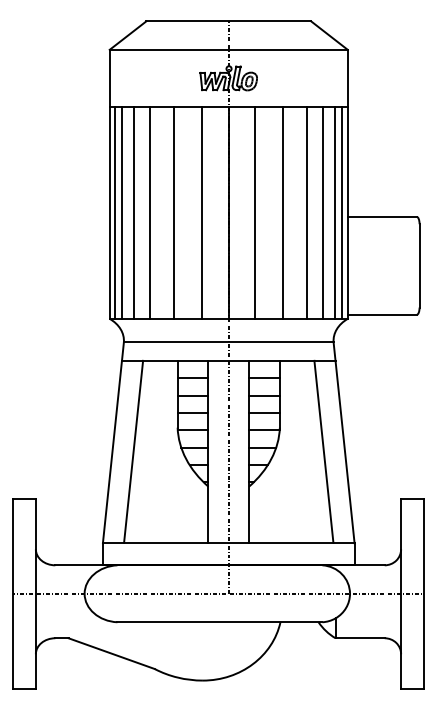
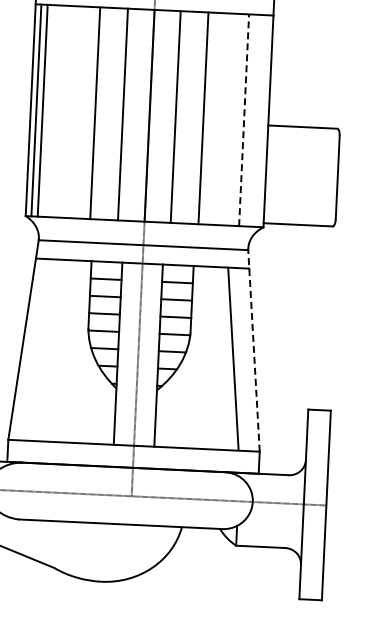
line: (133, 212) -> (54, 110), removed
line: (149, 212) -> (70, 111), removed
line: (307, 212) -> (228, 119), removed
line: (323, 212) -> (244, 119), solid -> dashed
line: (335, 212) -> (256, 120), removed
line: (341, 212) -> (262, 120), removed
line: (344, 442) -> (254, 350), solid -> dashed
line: (133, 451) -> (43, 349), removed

